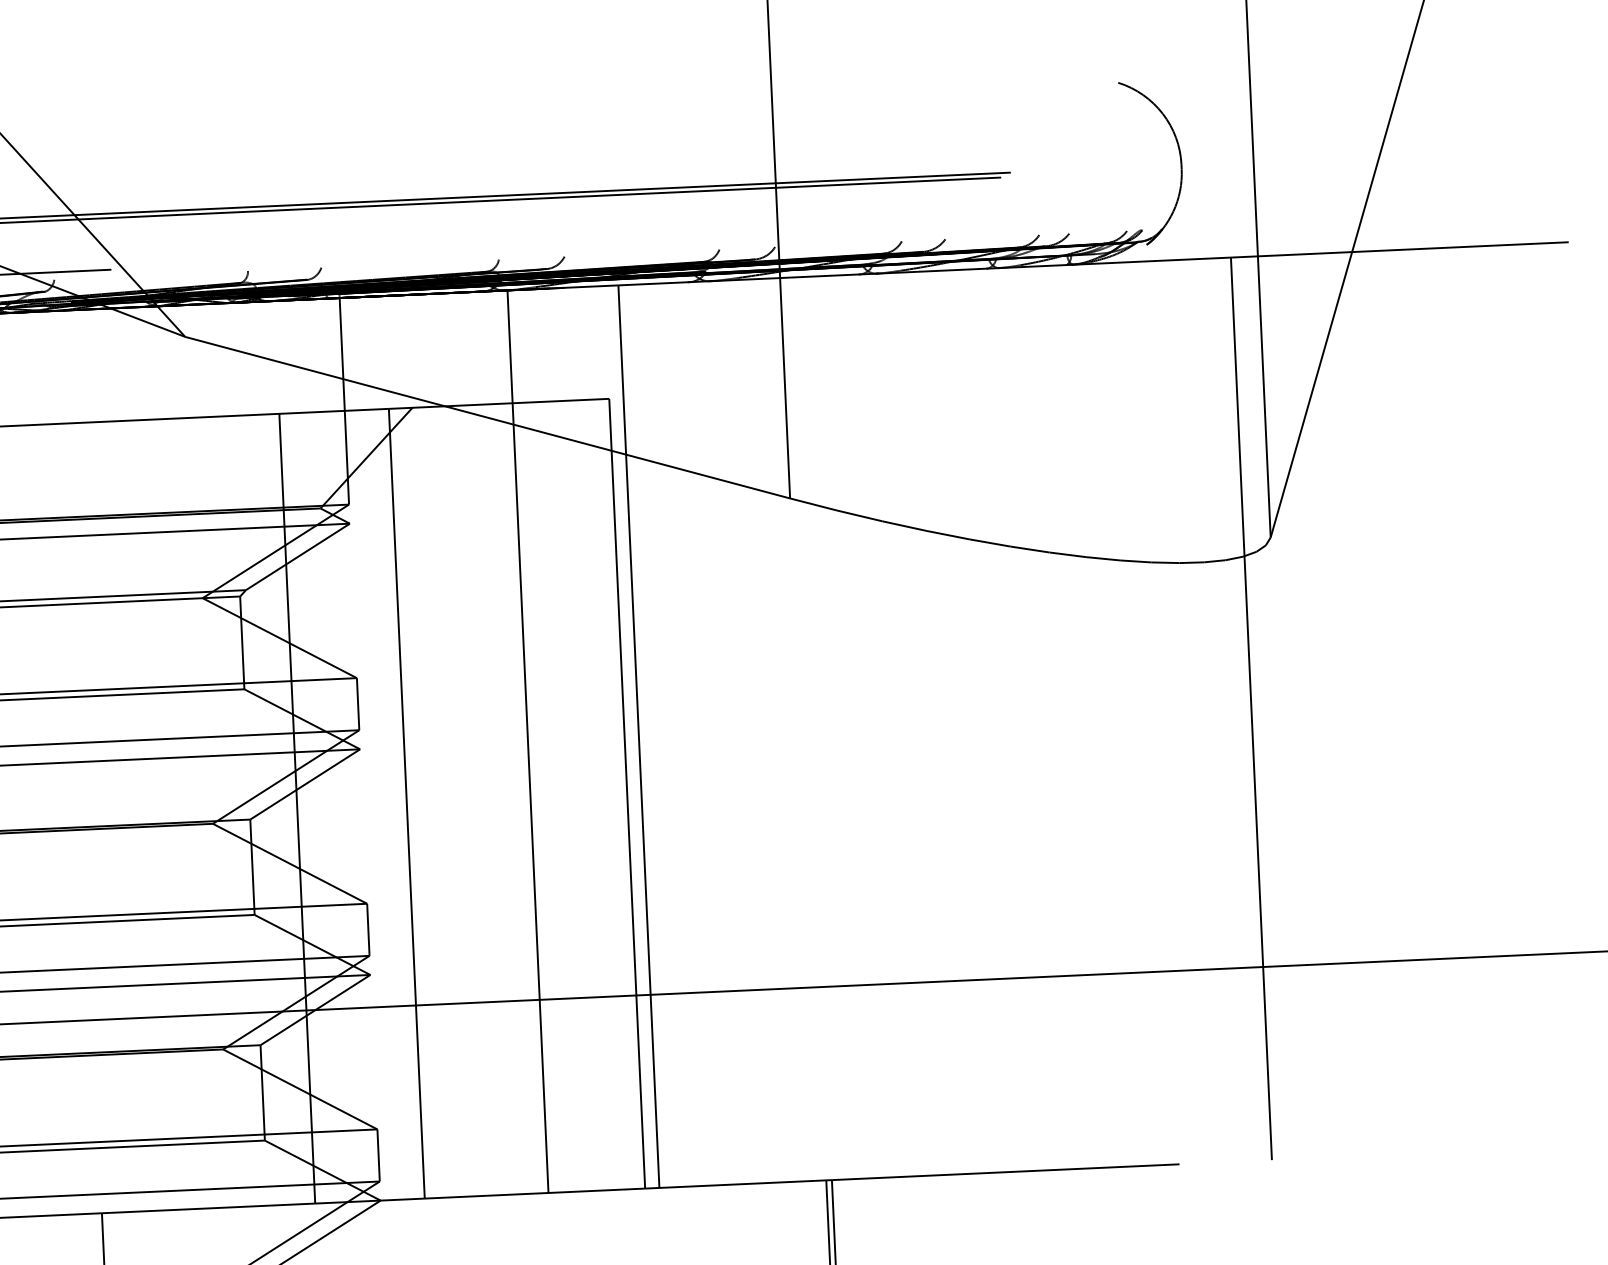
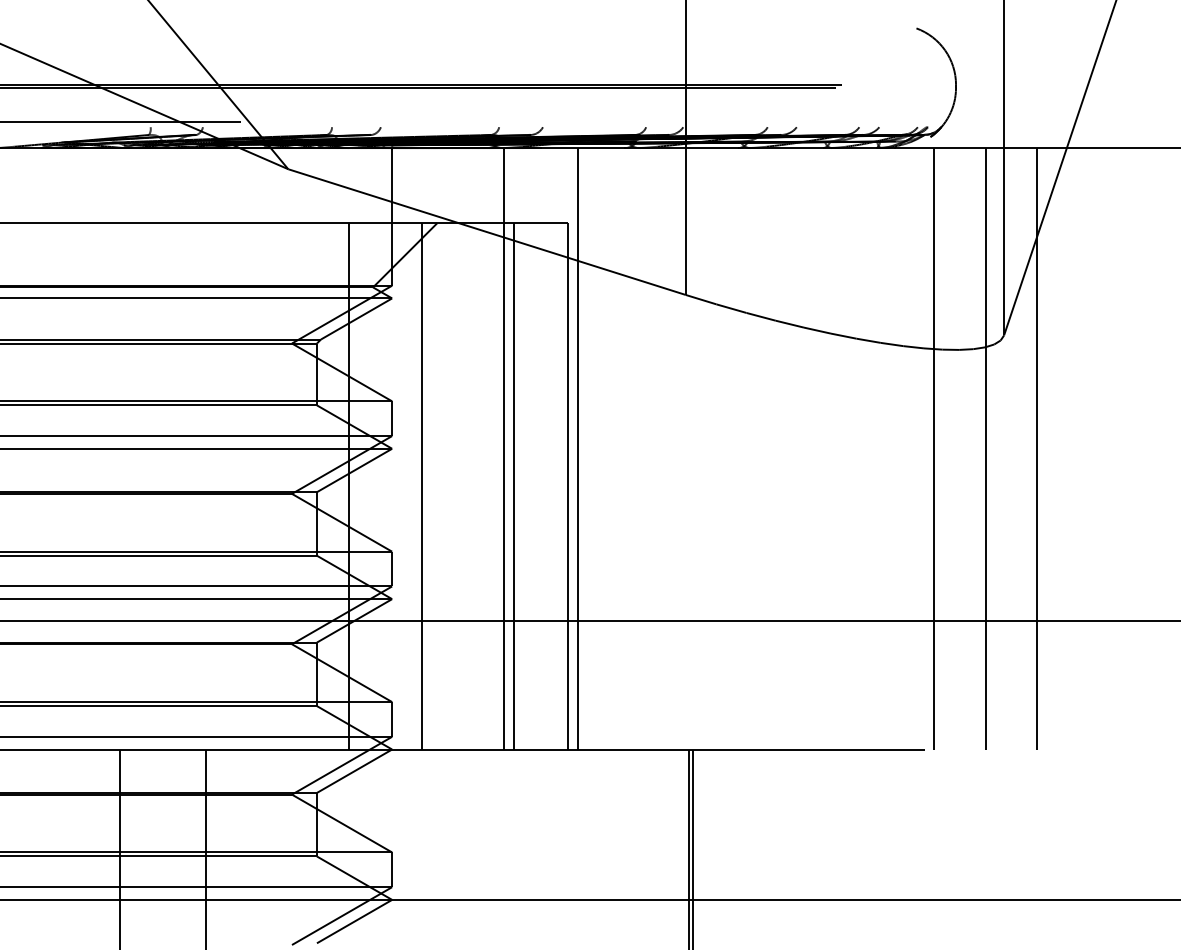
line: (1327, 704) -> (1036, 448), added
line: (1172, 712) -> (933, 448), added
line: (546, 797) -> (514, 486), added

